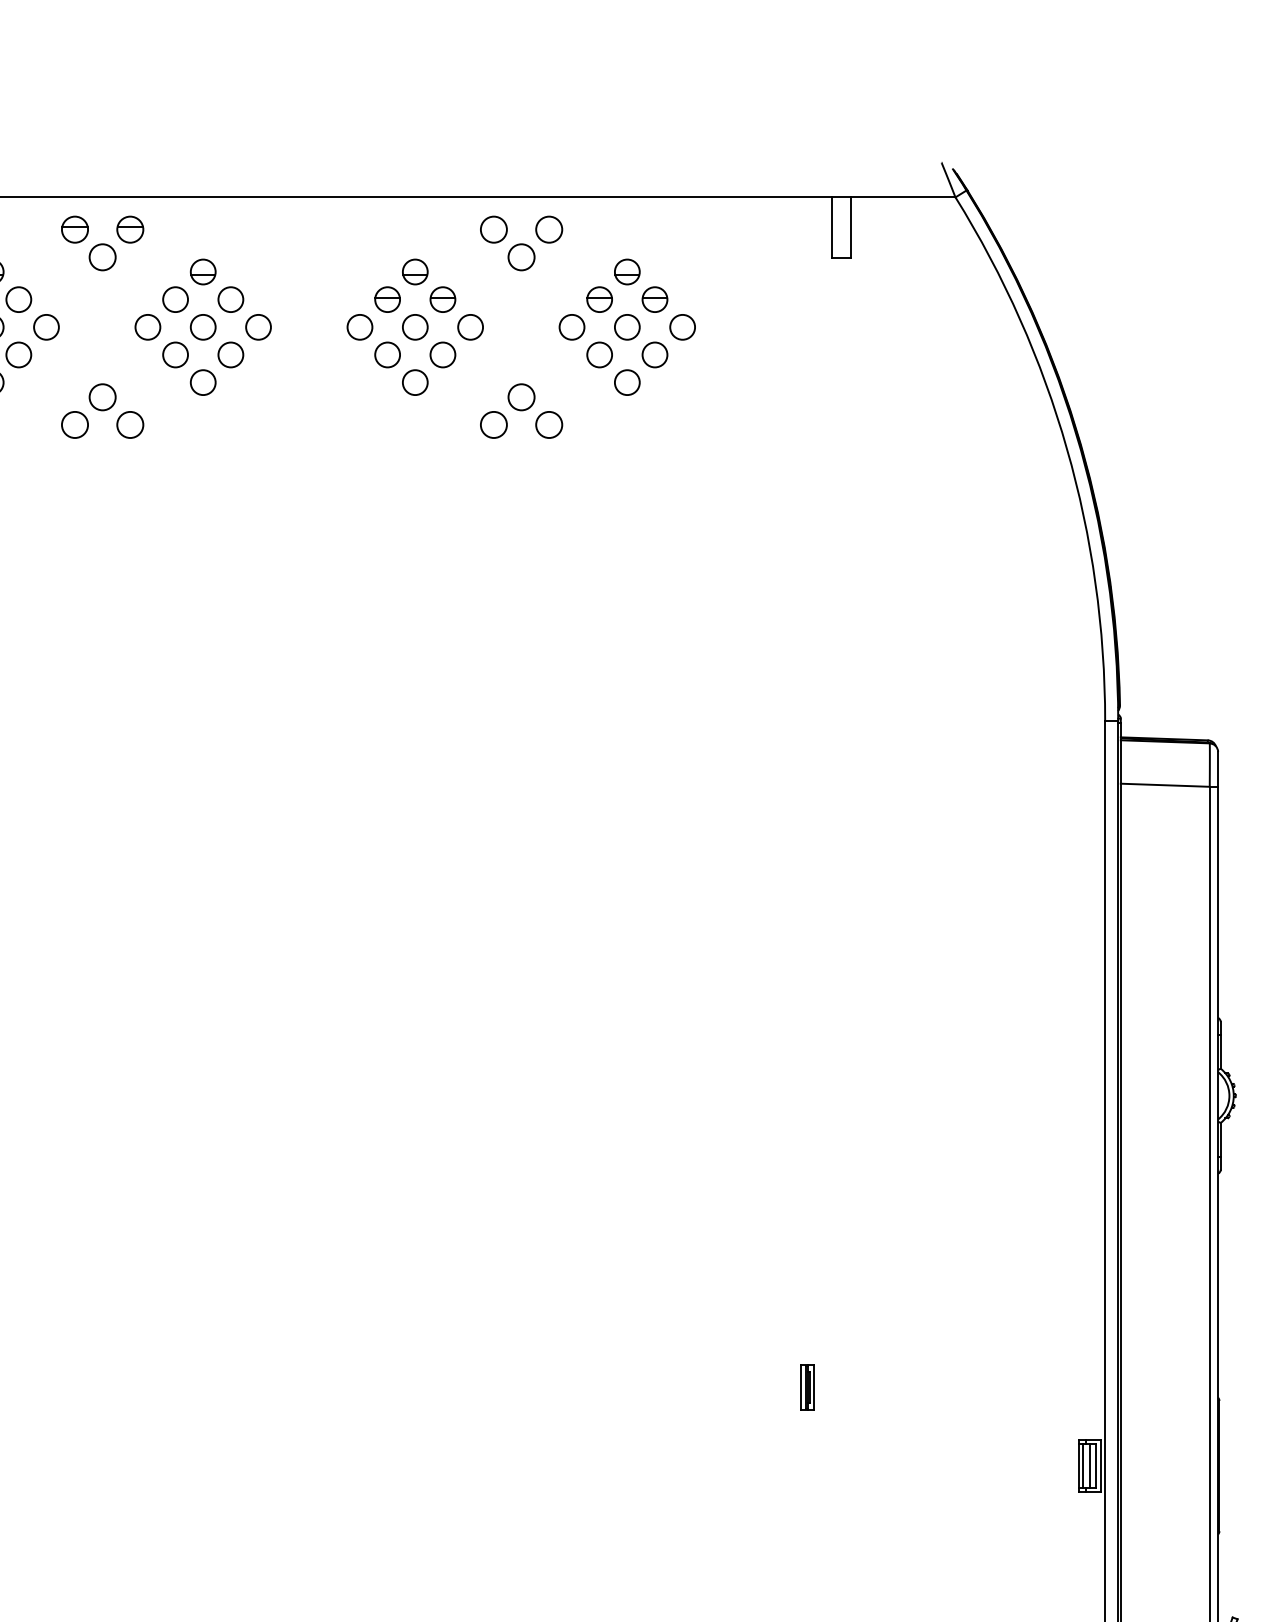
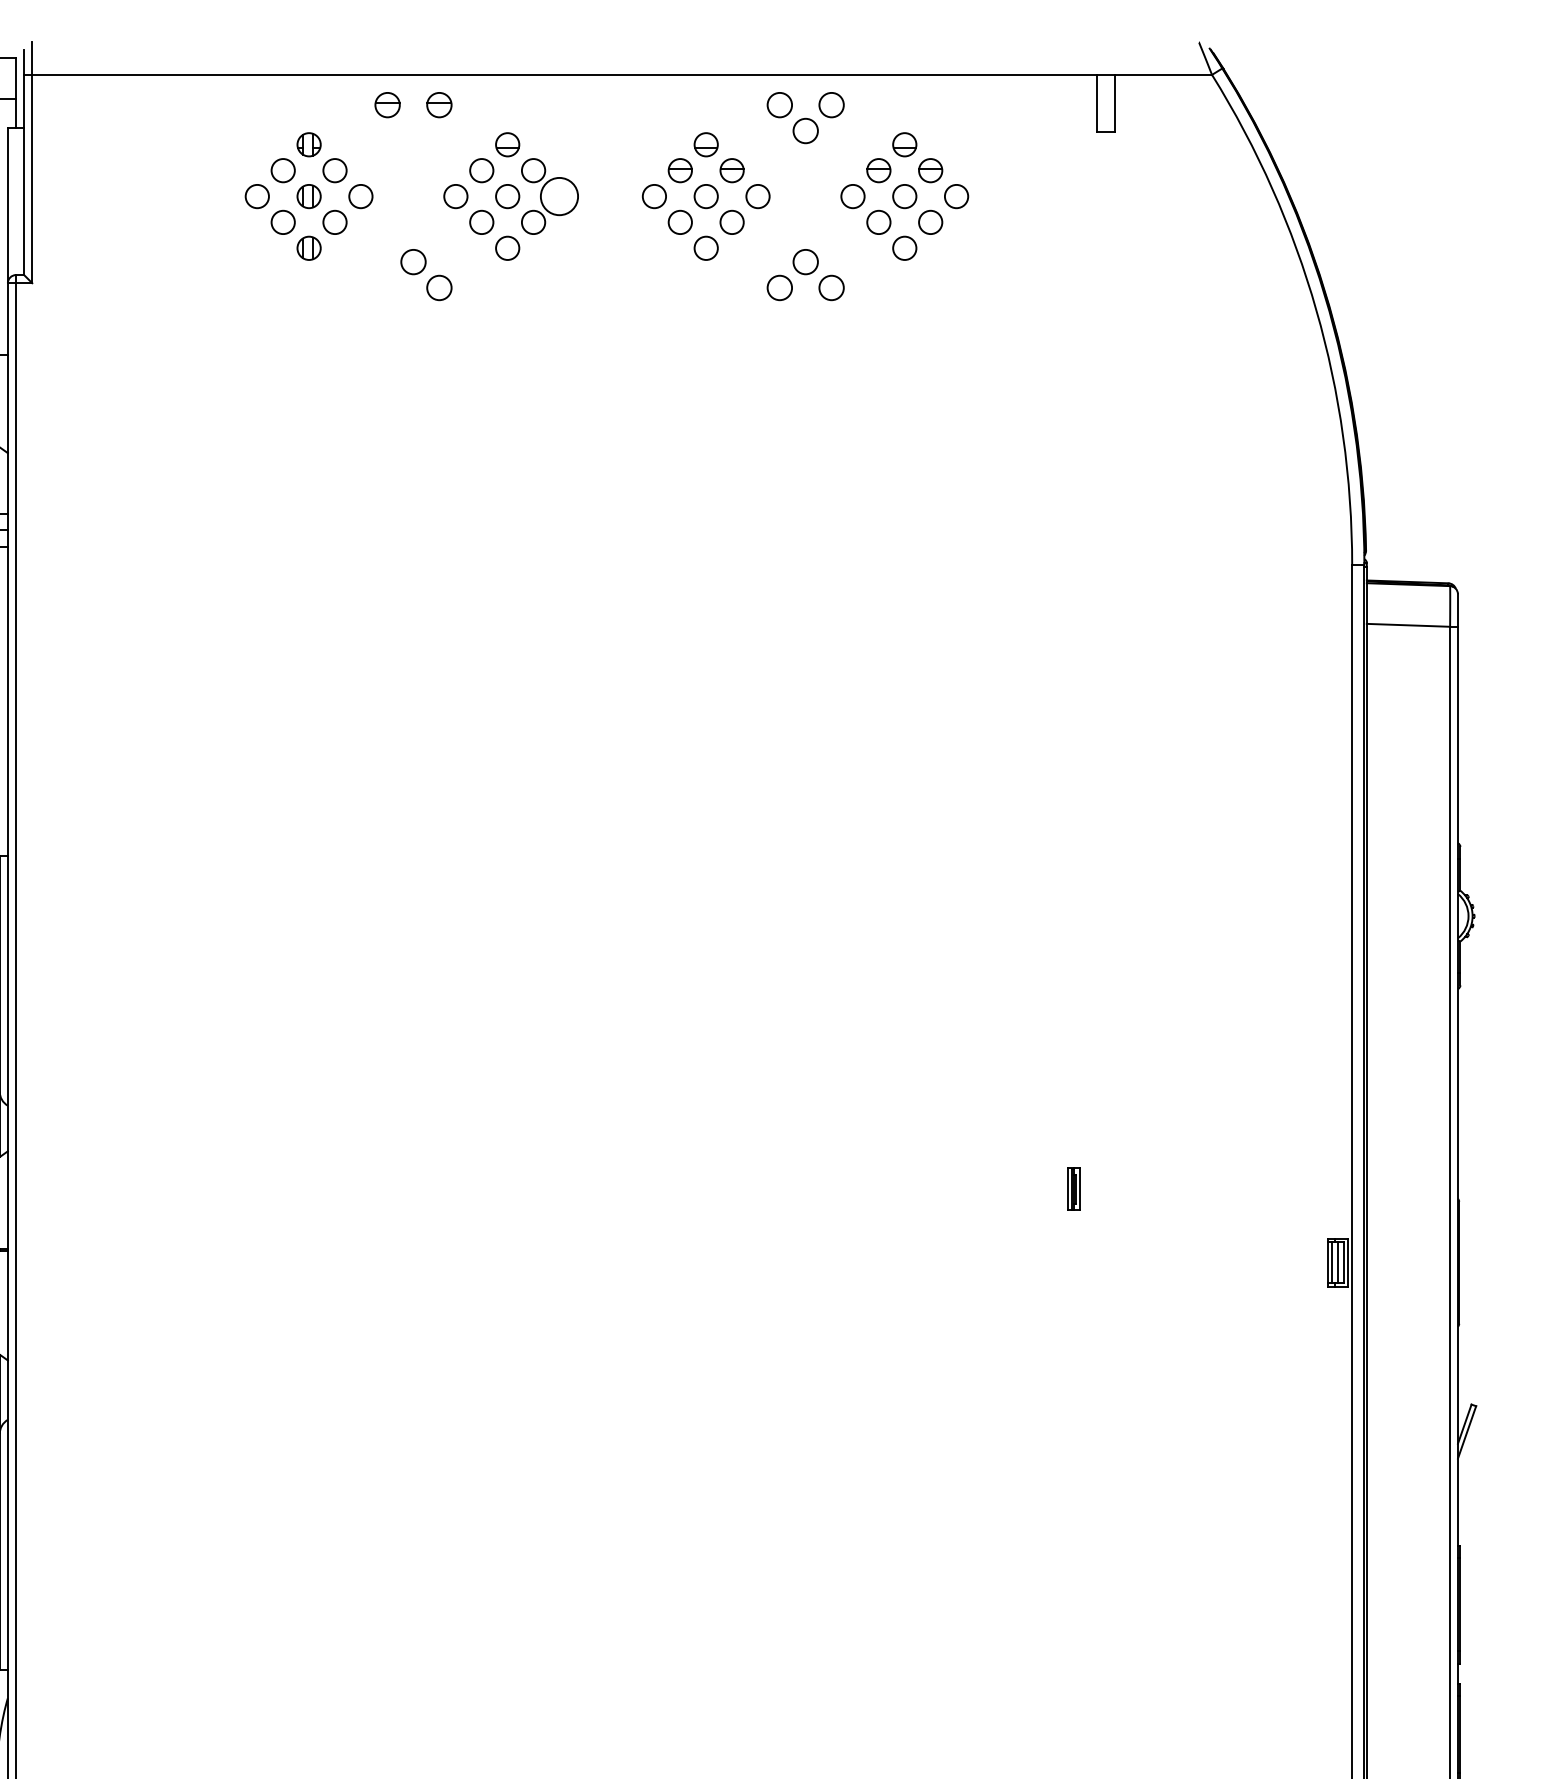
circle: (102, 256) -> (413, 130), removed
circle: (258, 327) -> (559, 196), size x1.6
circle: (74, 424) -> (387, 287), removed

